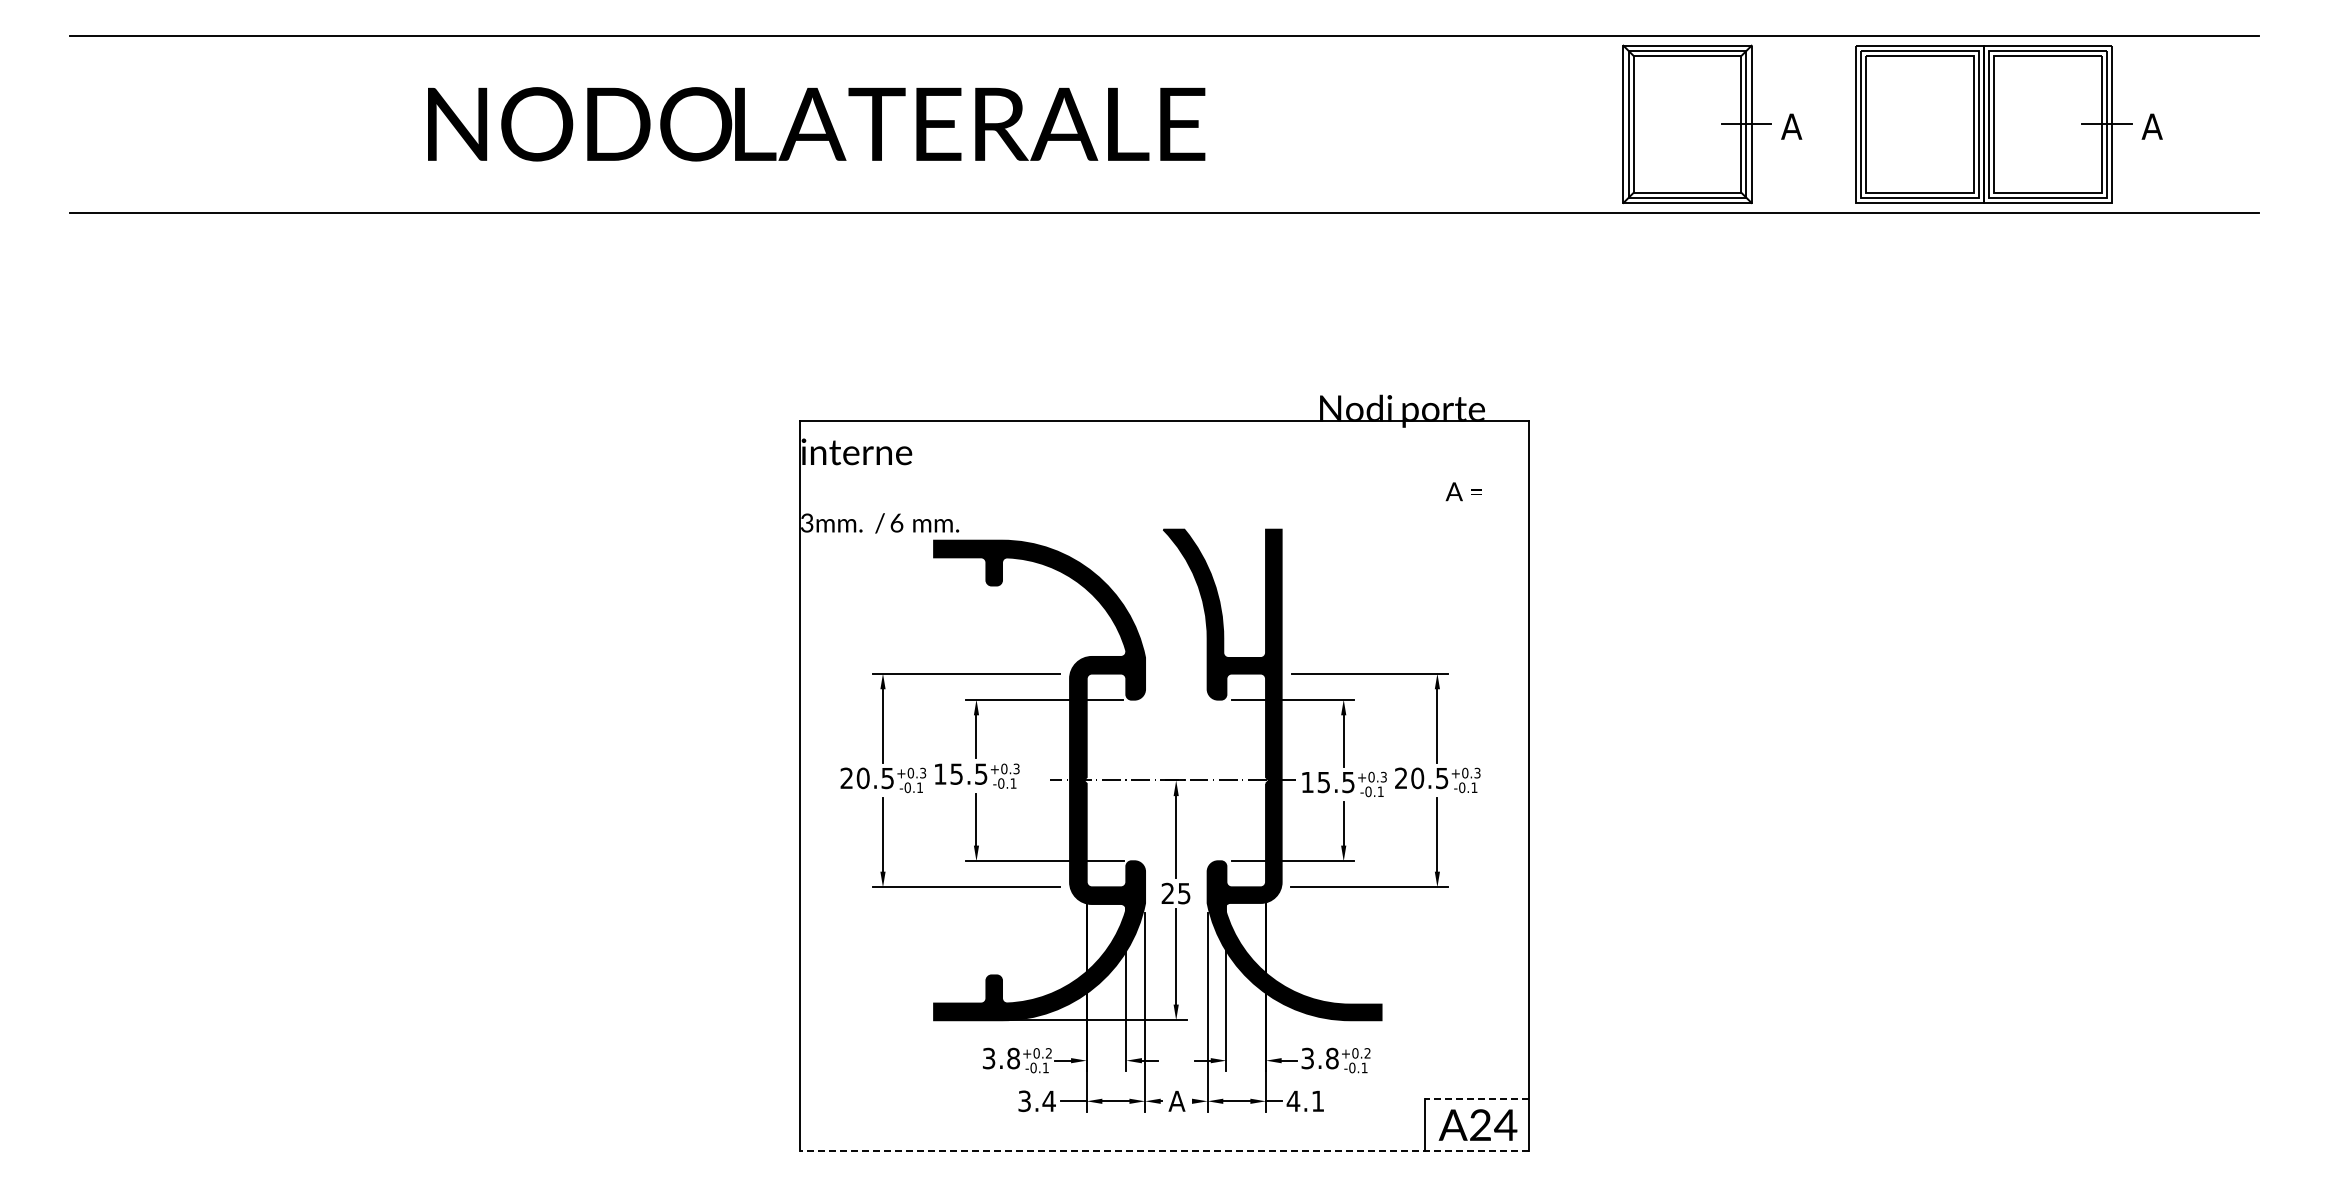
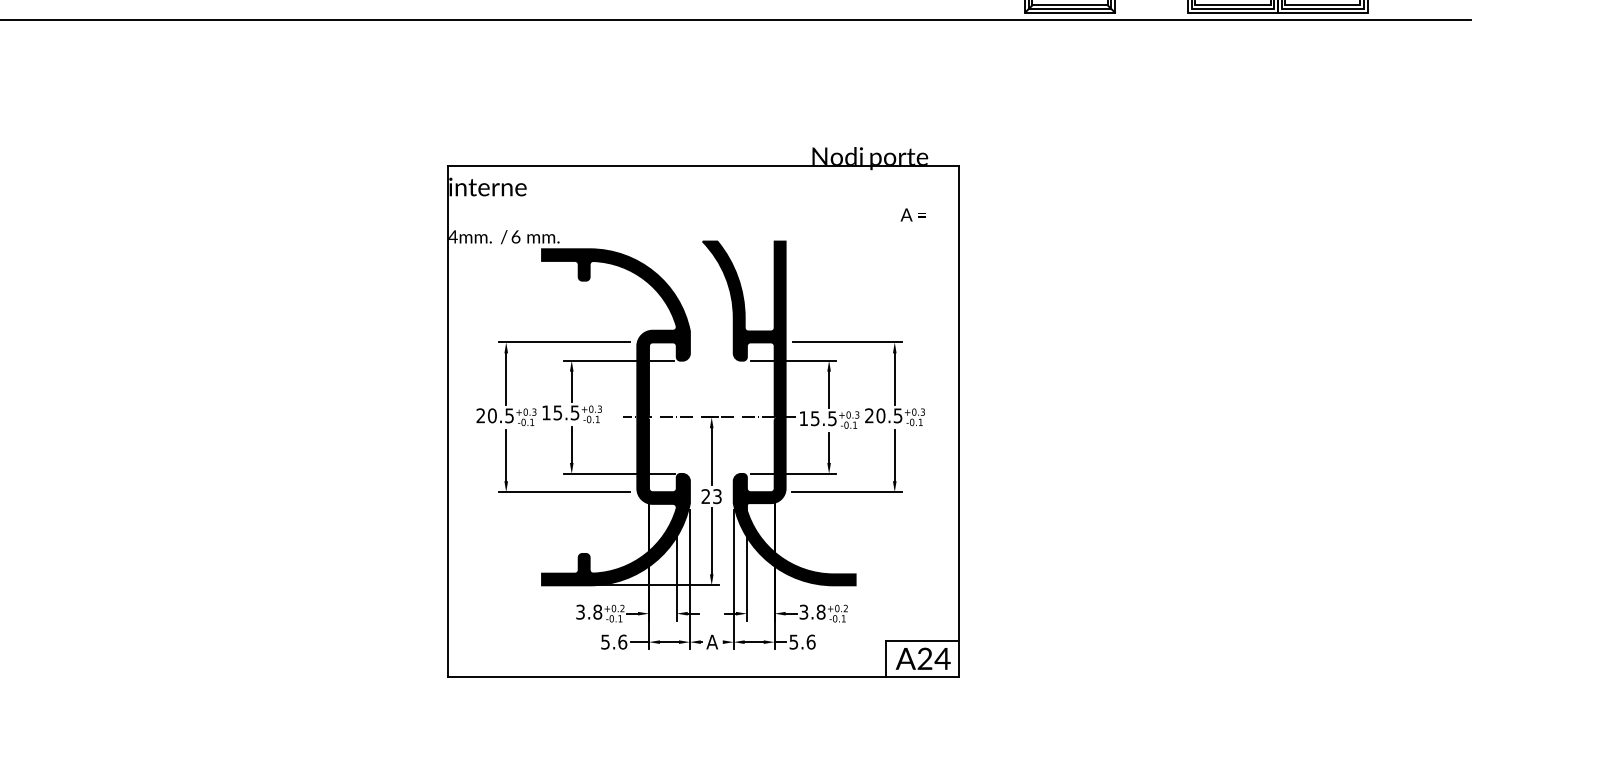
text: (807, 522) -> (453, 236), 3mm. -> 4mm.
text: (1184, 892) -> (717, 495), 25 -> 23
line: (1476, 1099) -> (922, 640), dashed -> solid
text: (1037, 1101) -> (614, 642), 3.4 -> 5.6
text: (1305, 1101) -> (802, 642), 4.1 -> 5.6
line: (1164, 1151) -> (703, 677), dashed -> solid

